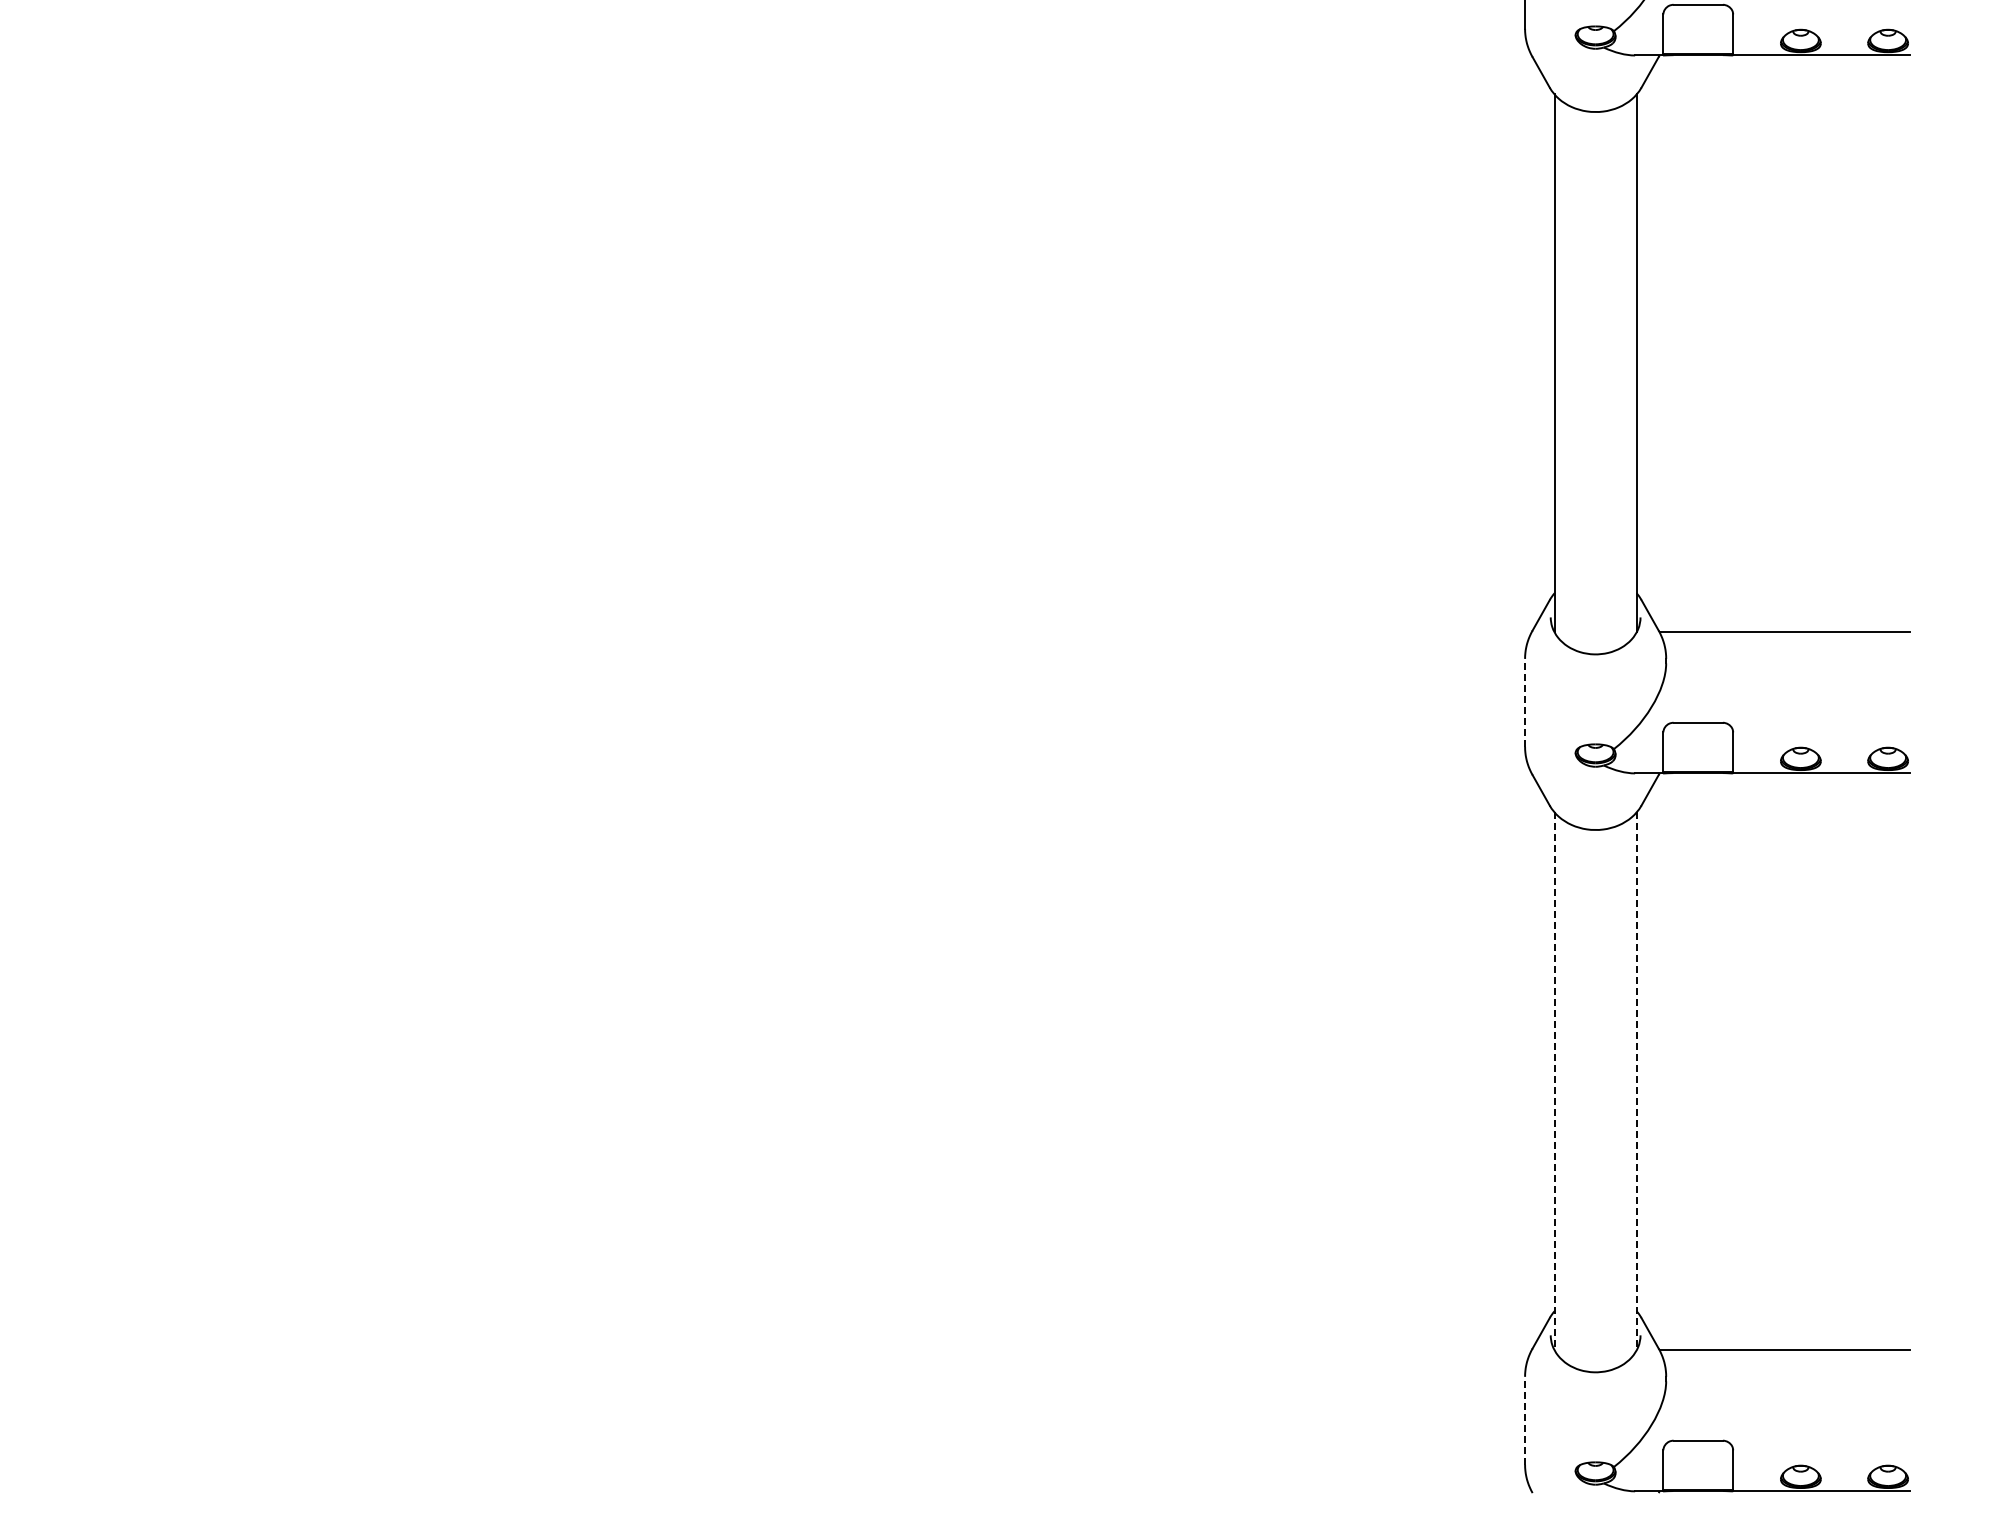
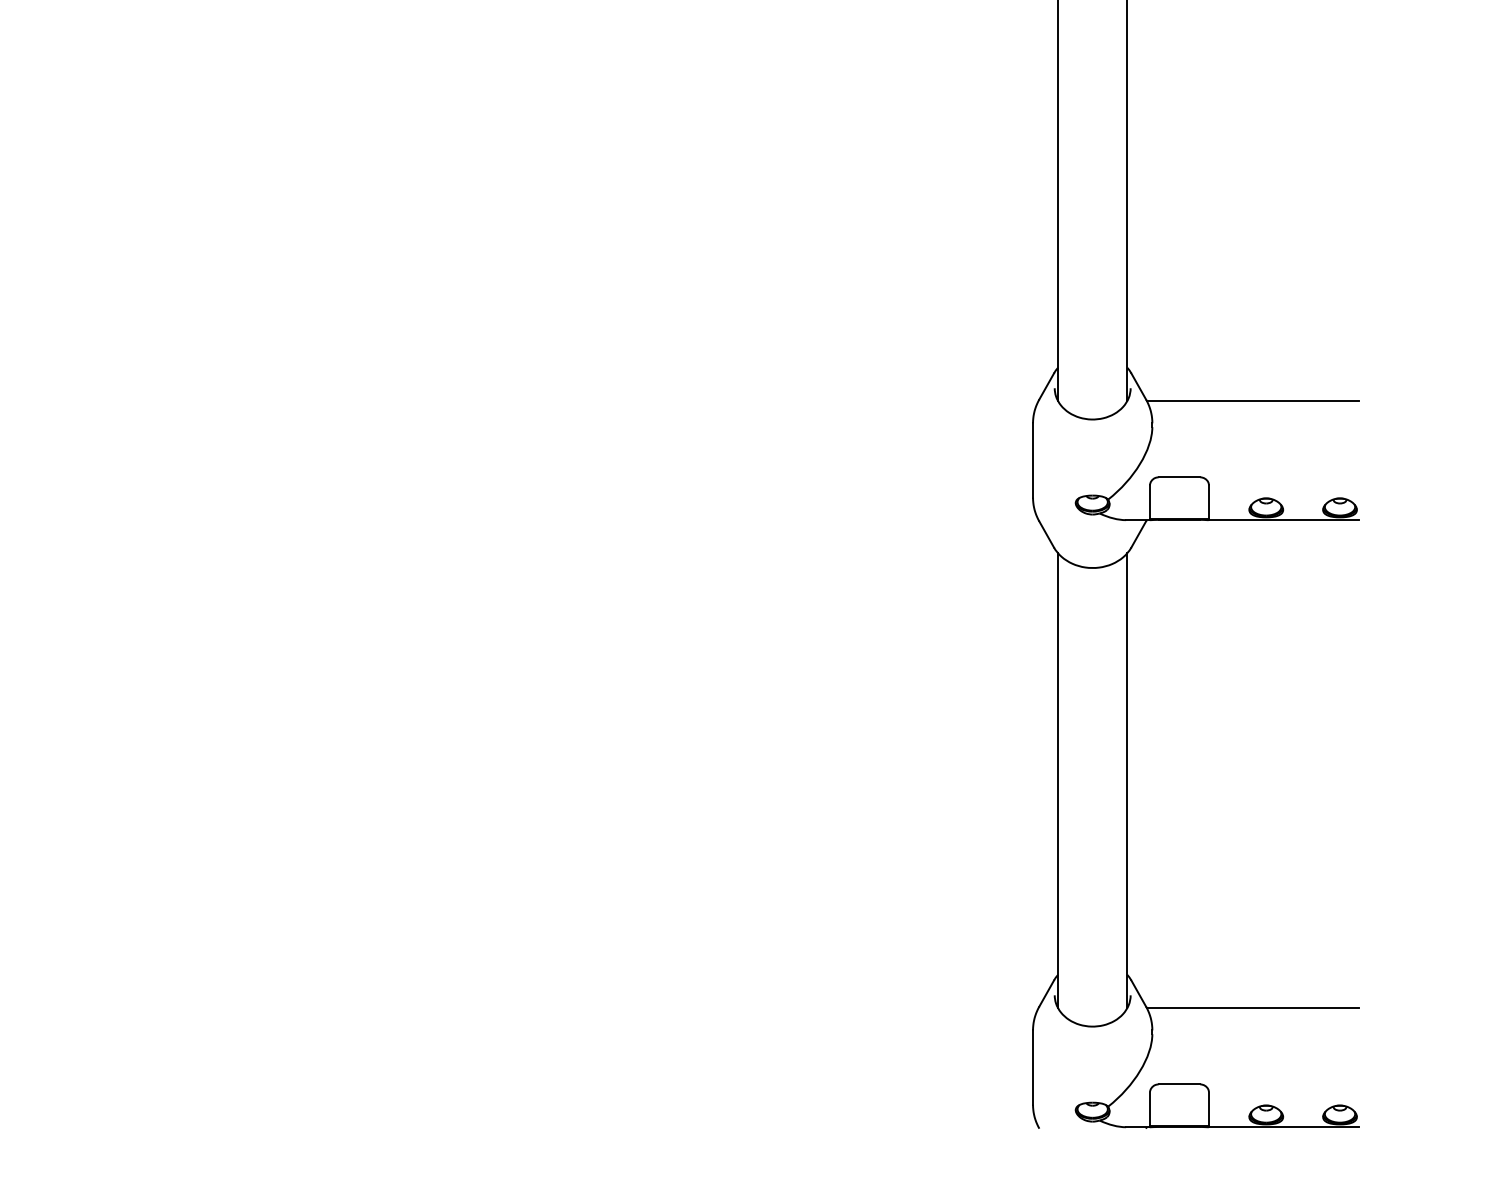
line: (1525, 702) -> (1033, 460), dashed -> solid
line: (1554, 1081) -> (1057, 780), dashed -> solid
line: (1636, 1081) -> (1127, 780), dashed -> solid
line: (1525, 1420) -> (1033, 1067), dashed -> solid

